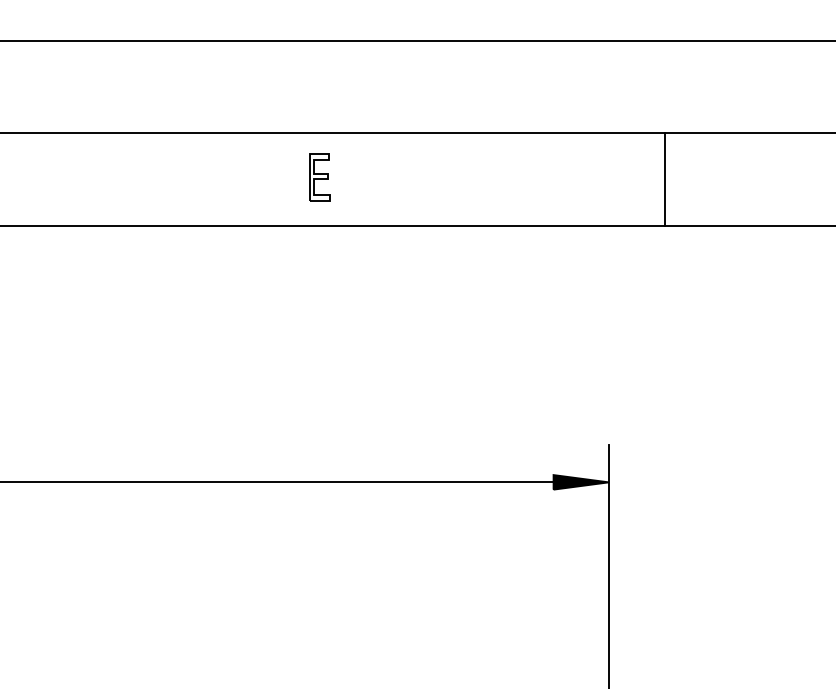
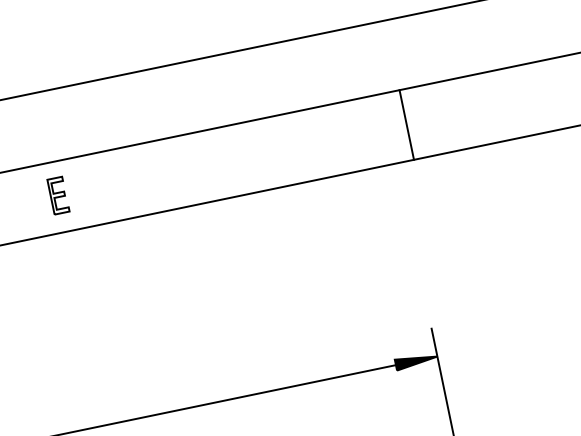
part: (319, 177) -> (58, 195), moved
line: (664, 179) -> (406, 125), moved

